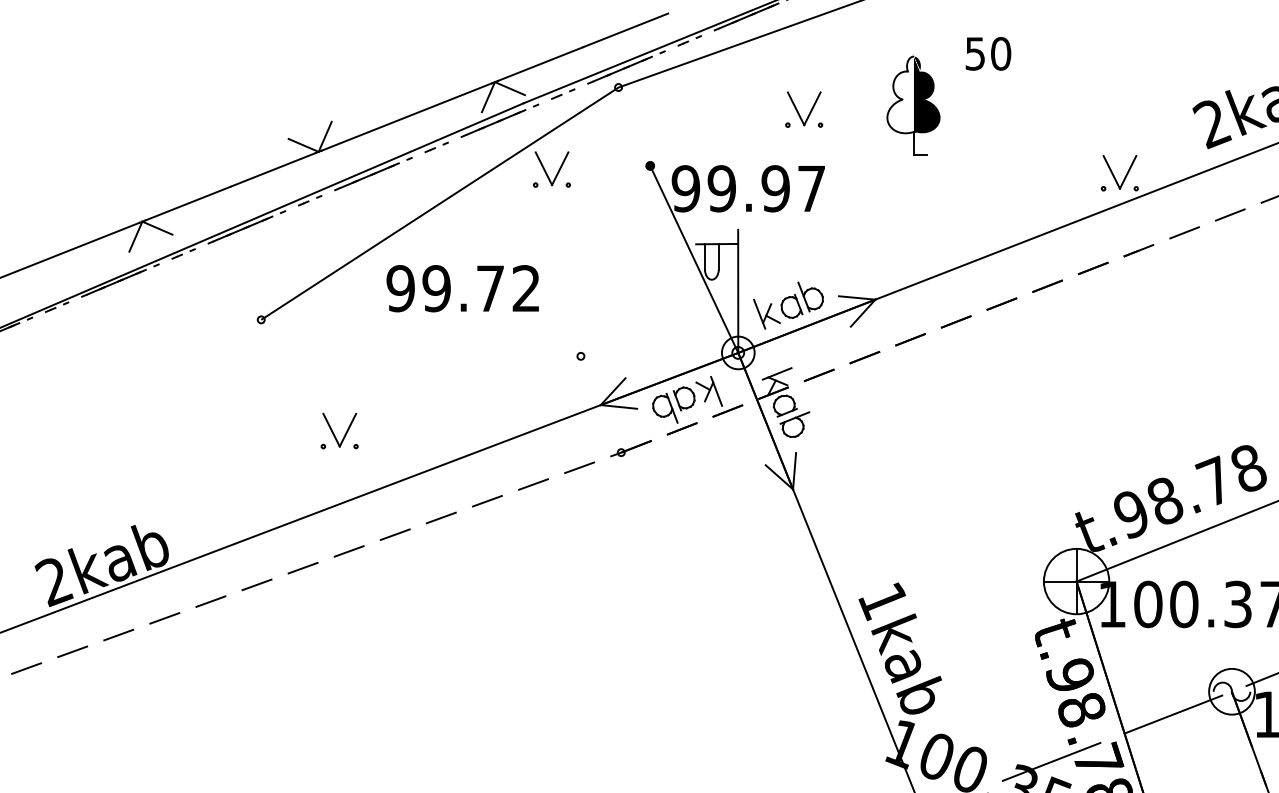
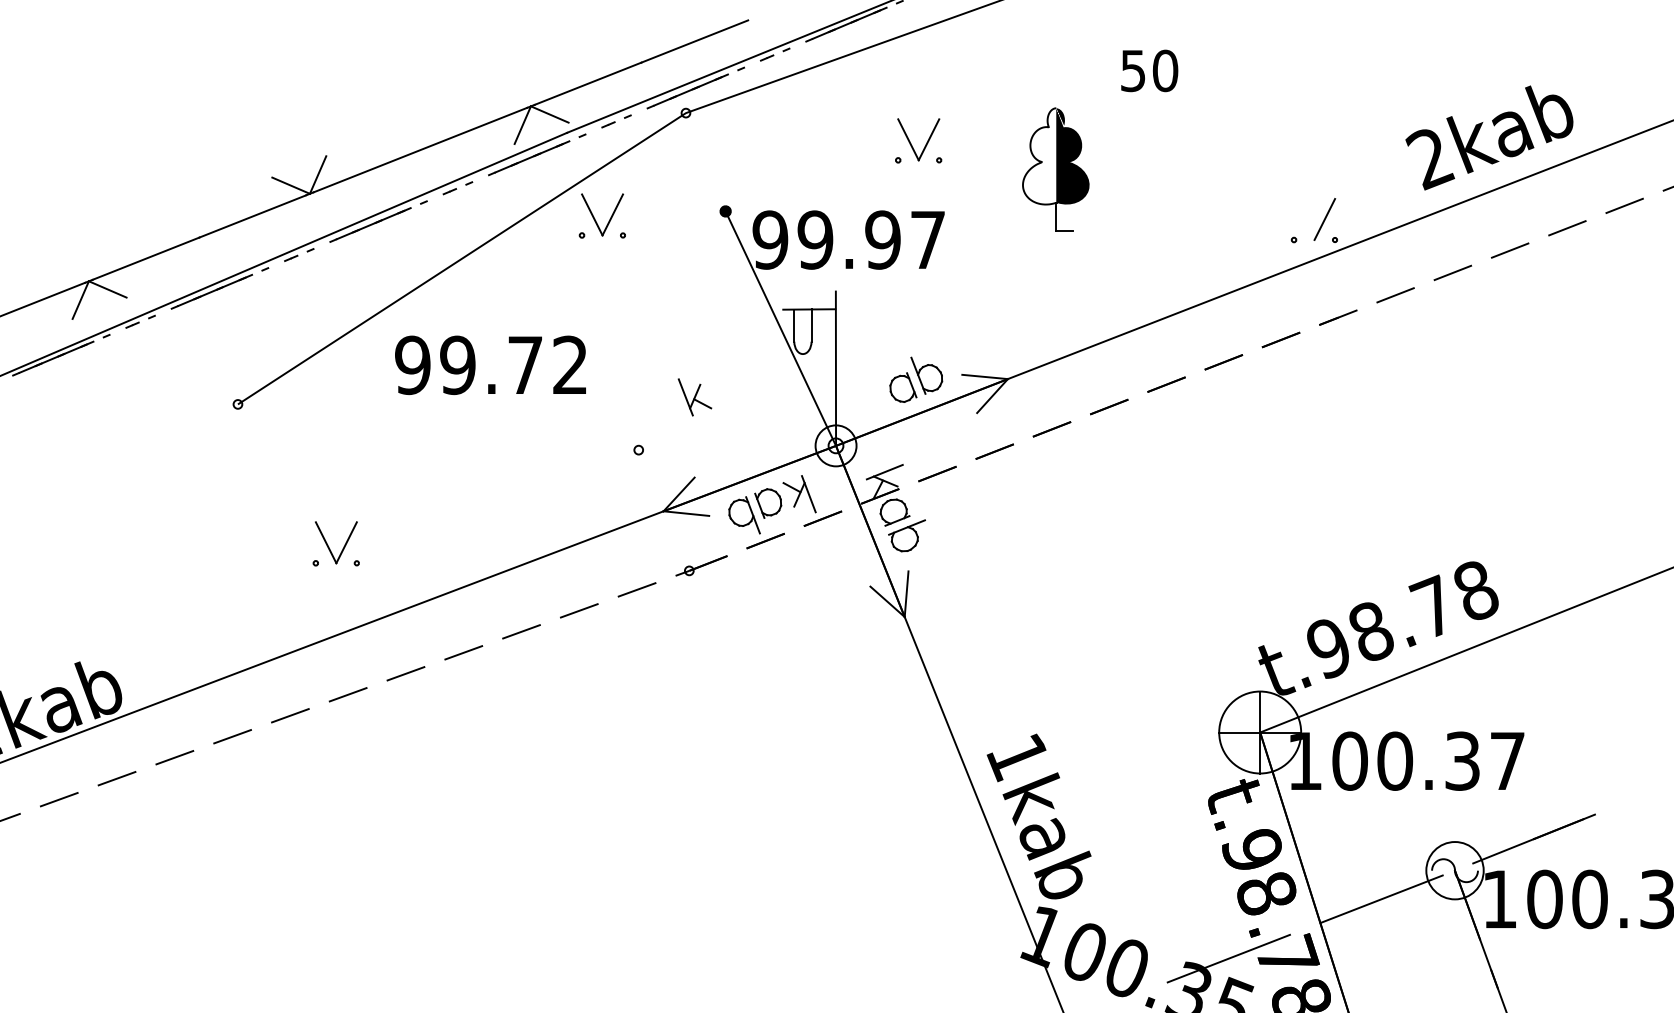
part: (913, 105) -> (1055, 169), moved
line: (1111, 172) -> (1304, 219), removed
part: (766, 314) -> (694, 397), moved

